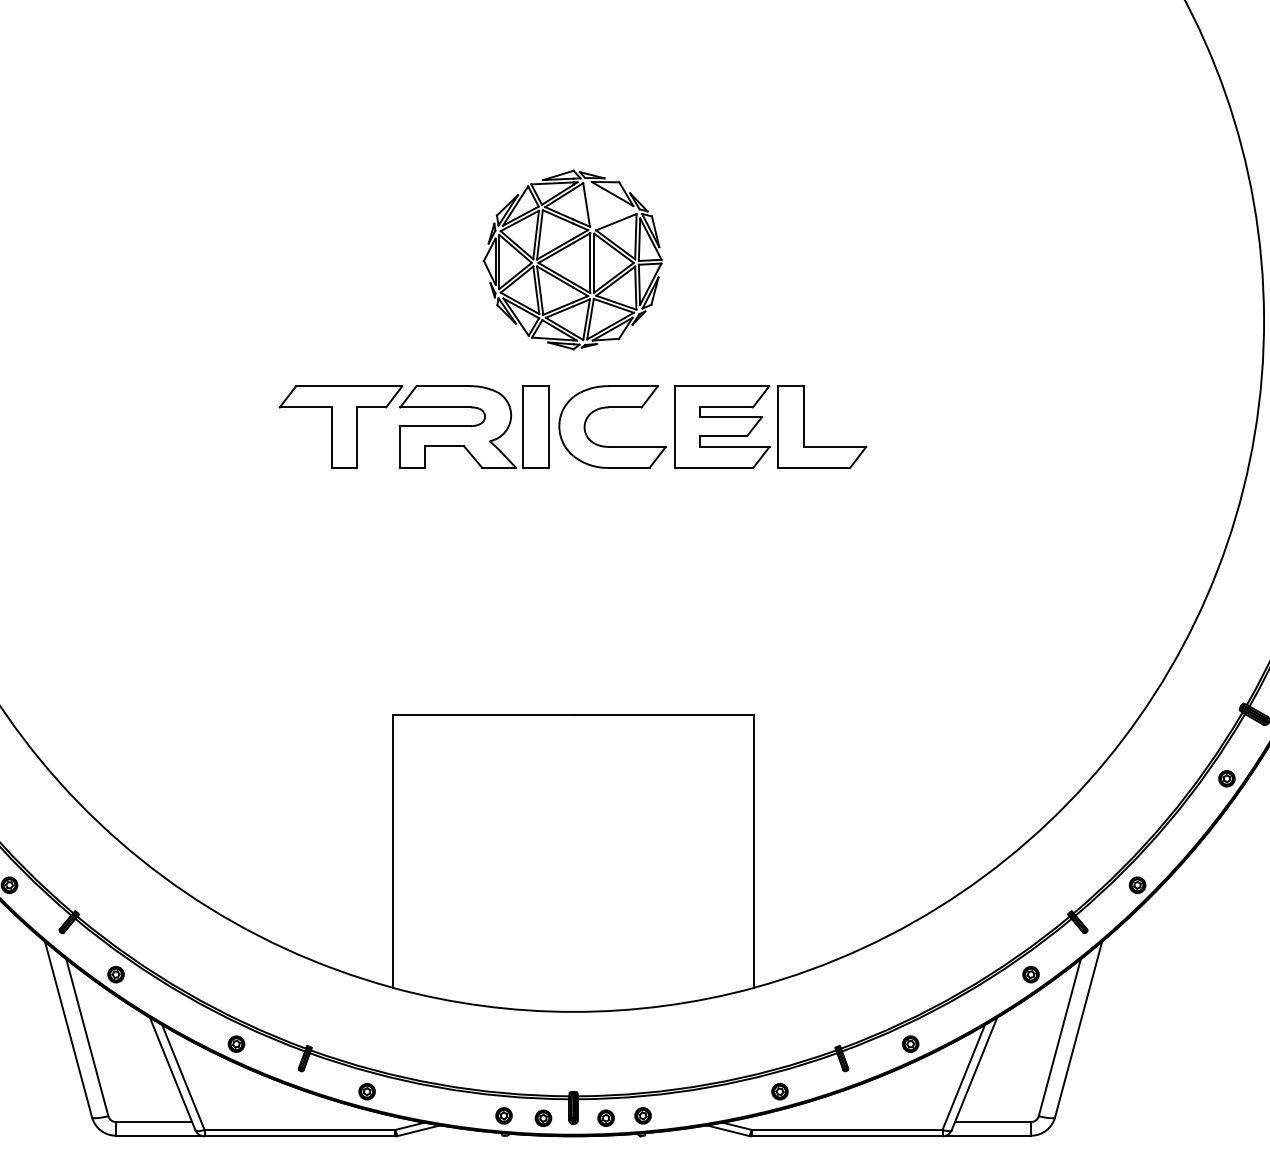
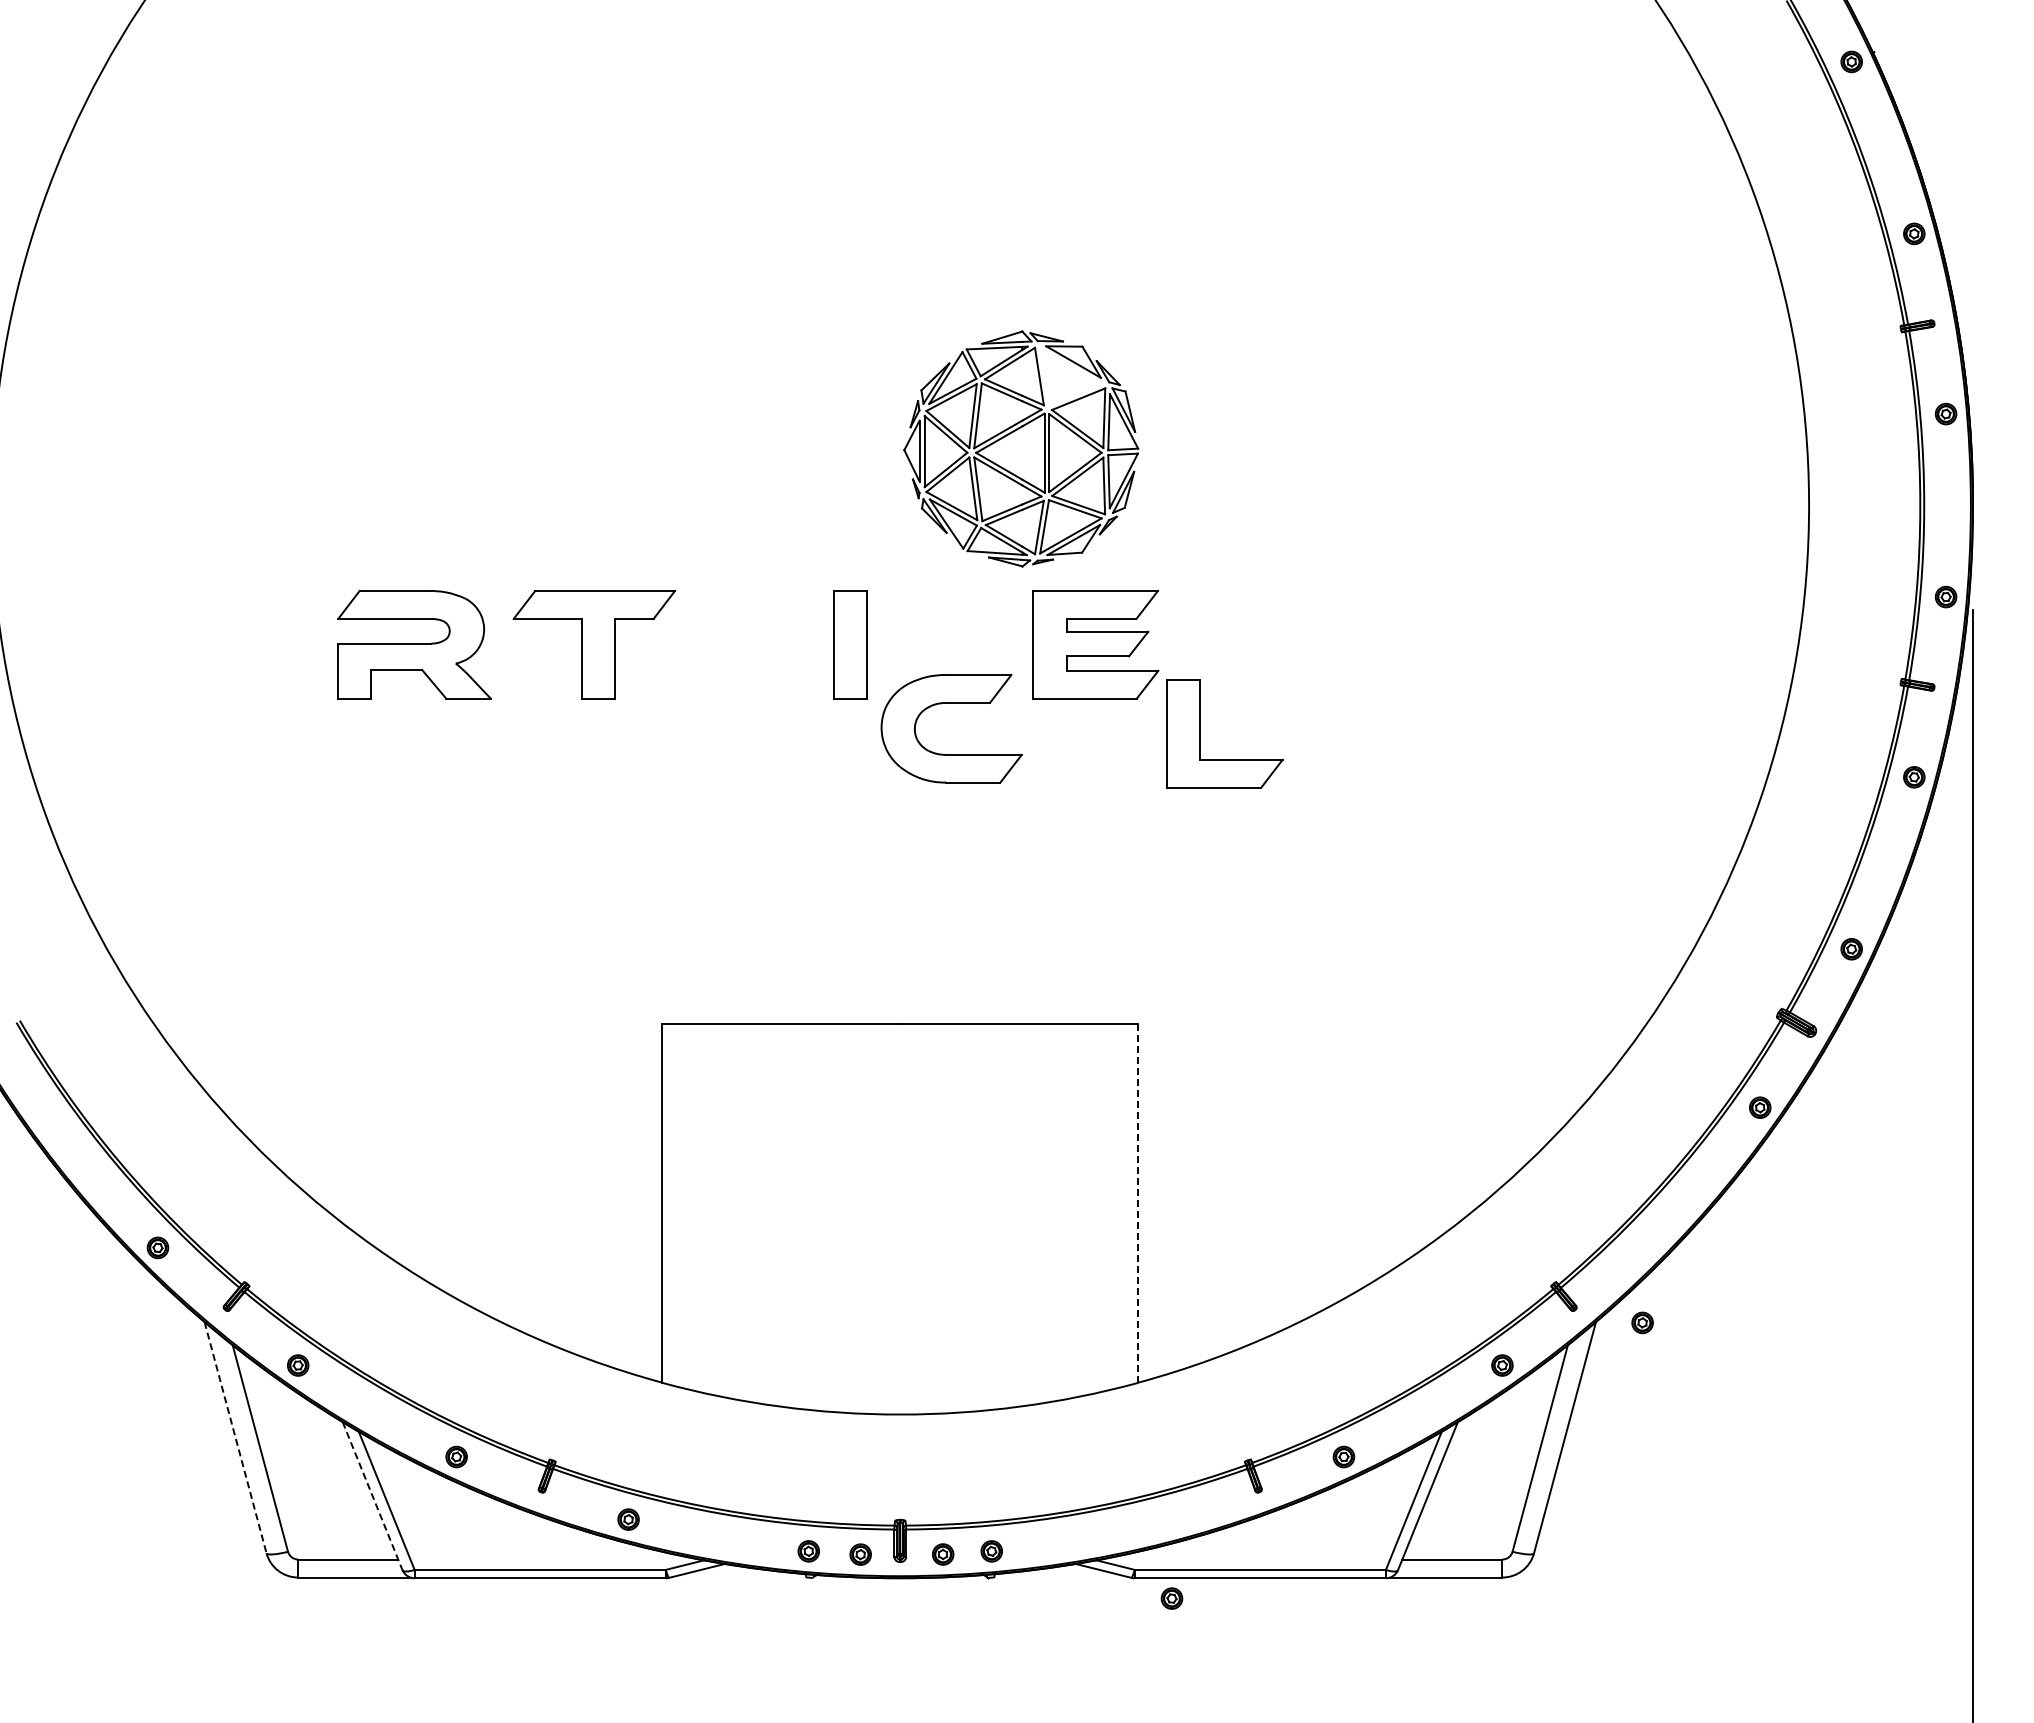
part: (572, 259) -> (1021, 448), moved
part: (612, 407) -> (951, 703), moved
part: (458, 426) -> (414, 644), moved
part: (803, 426) -> (1200, 733), moved
line: (754, 852) -> (1138, 1204), solid -> dashed
part: (1137, 884) -> (1642, 1322), moved
line: (68, 1029) -> (235, 1437), solid -> dashed
line: (172, 1074) -> (372, 1496), solid -> dashed
part: (779, 1091) -> (1171, 1598), moved

